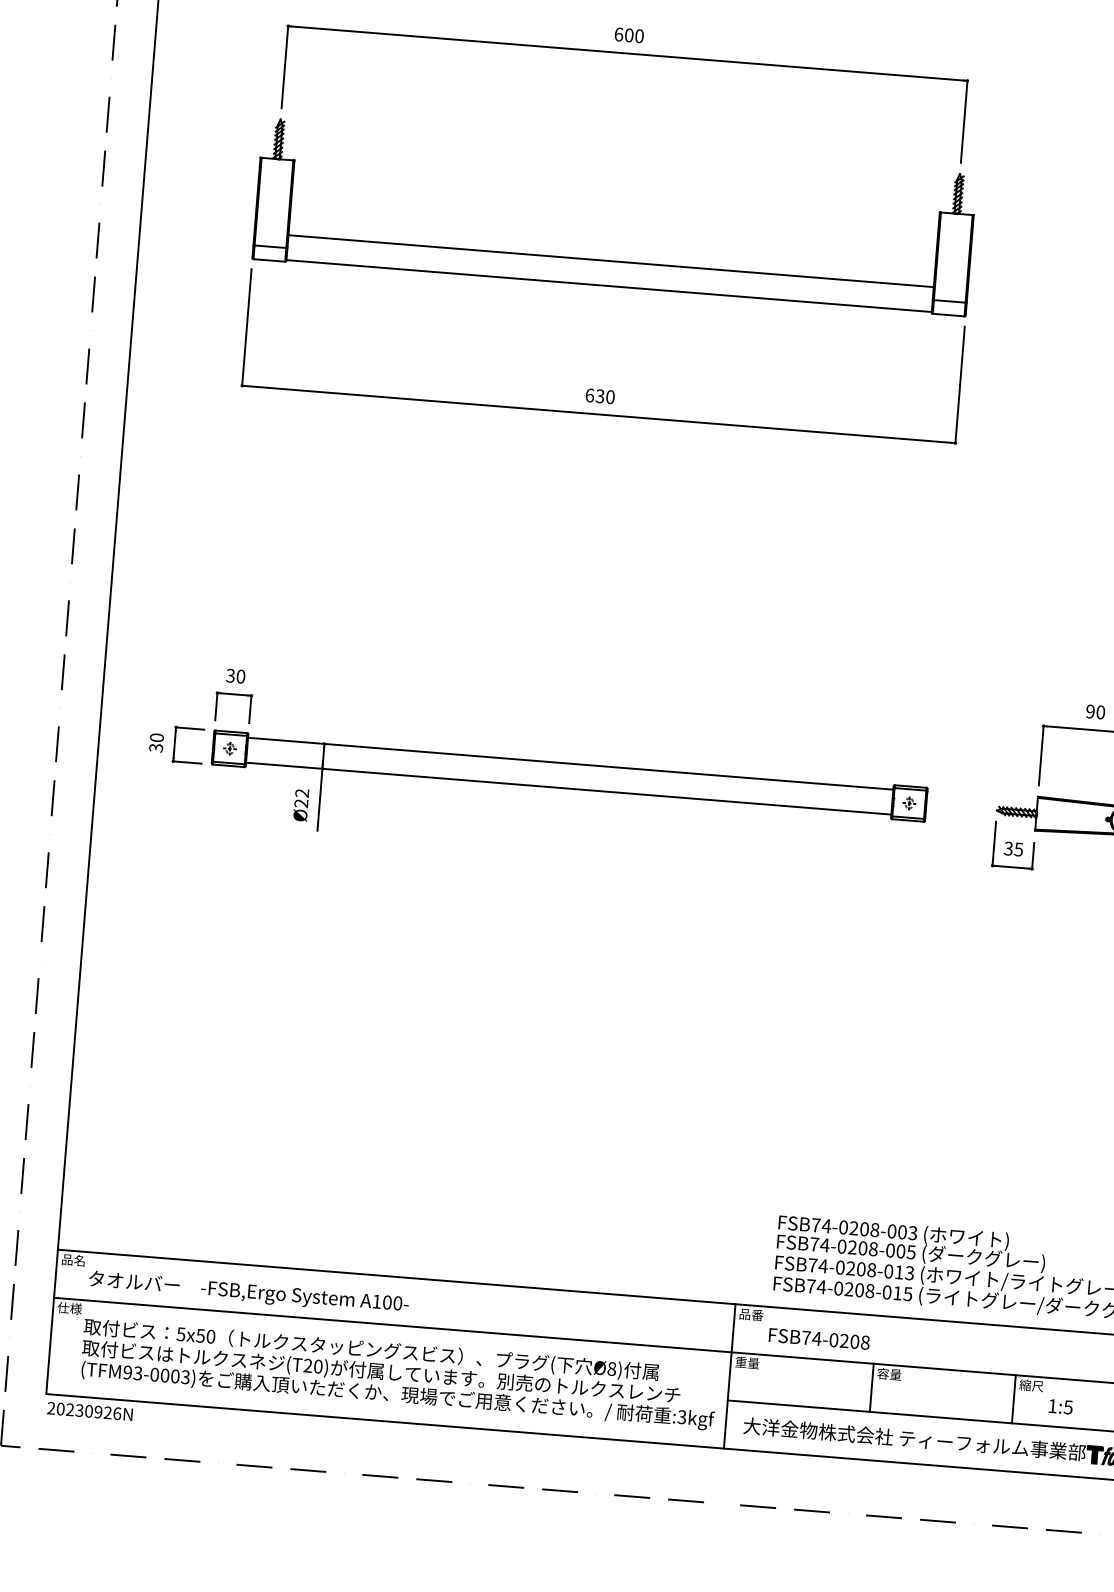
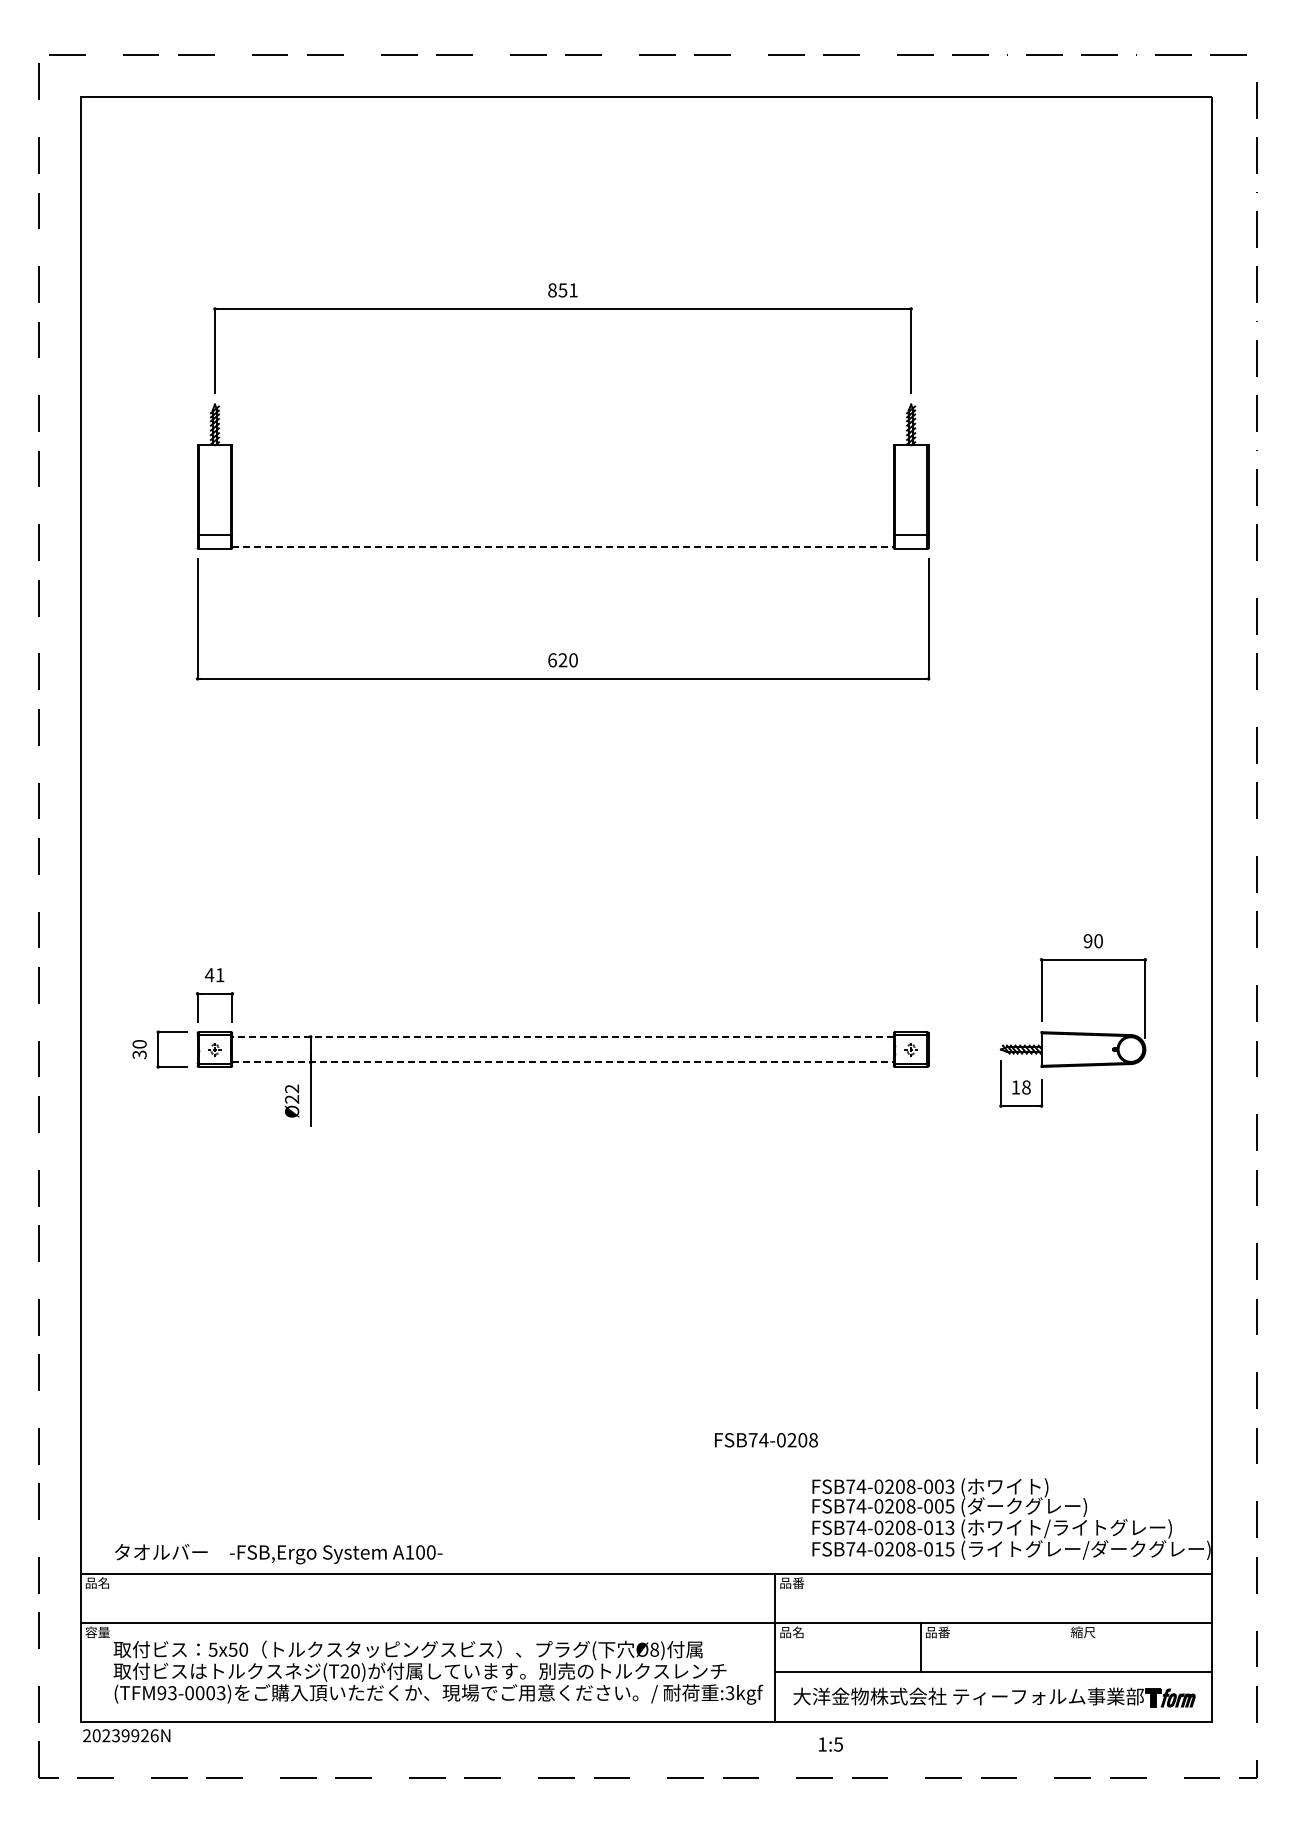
text: (628, 35) -> (562, 290), 600 -> 851
line: (610, 260) -> (562, 521), removed
line: (609, 286) -> (563, 547), solid -> dashed
text: (599, 396) -> (562, 660), 630 -> 620
text: (235, 676) -> (214, 975), 30 -> 41
line: (571, 763) -> (563, 1036), solid -> dashed
line: (569, 788) -> (563, 1062), solid -> dashed
text: (1013, 849) -> (1020, 1087), 35 -> 18
text: (248, 1293) -> (278, 1554), moved
text: (69, 1308) -> (97, 1632), 仕様 -> 容量
text: (819, 1339) -> (766, 1440), moved
text: (747, 1362) -> (792, 1632), 重量 -> 品名
text: (889, 1374) -> (937, 1632), 容量 -> 品番
line: (1013, 1399) -> (1066, 1647), removed
text: (1060, 1406) -> (830, 1744), moved
text: (88, 1411) -> (125, 1735), 20230926N -> 20239926N

